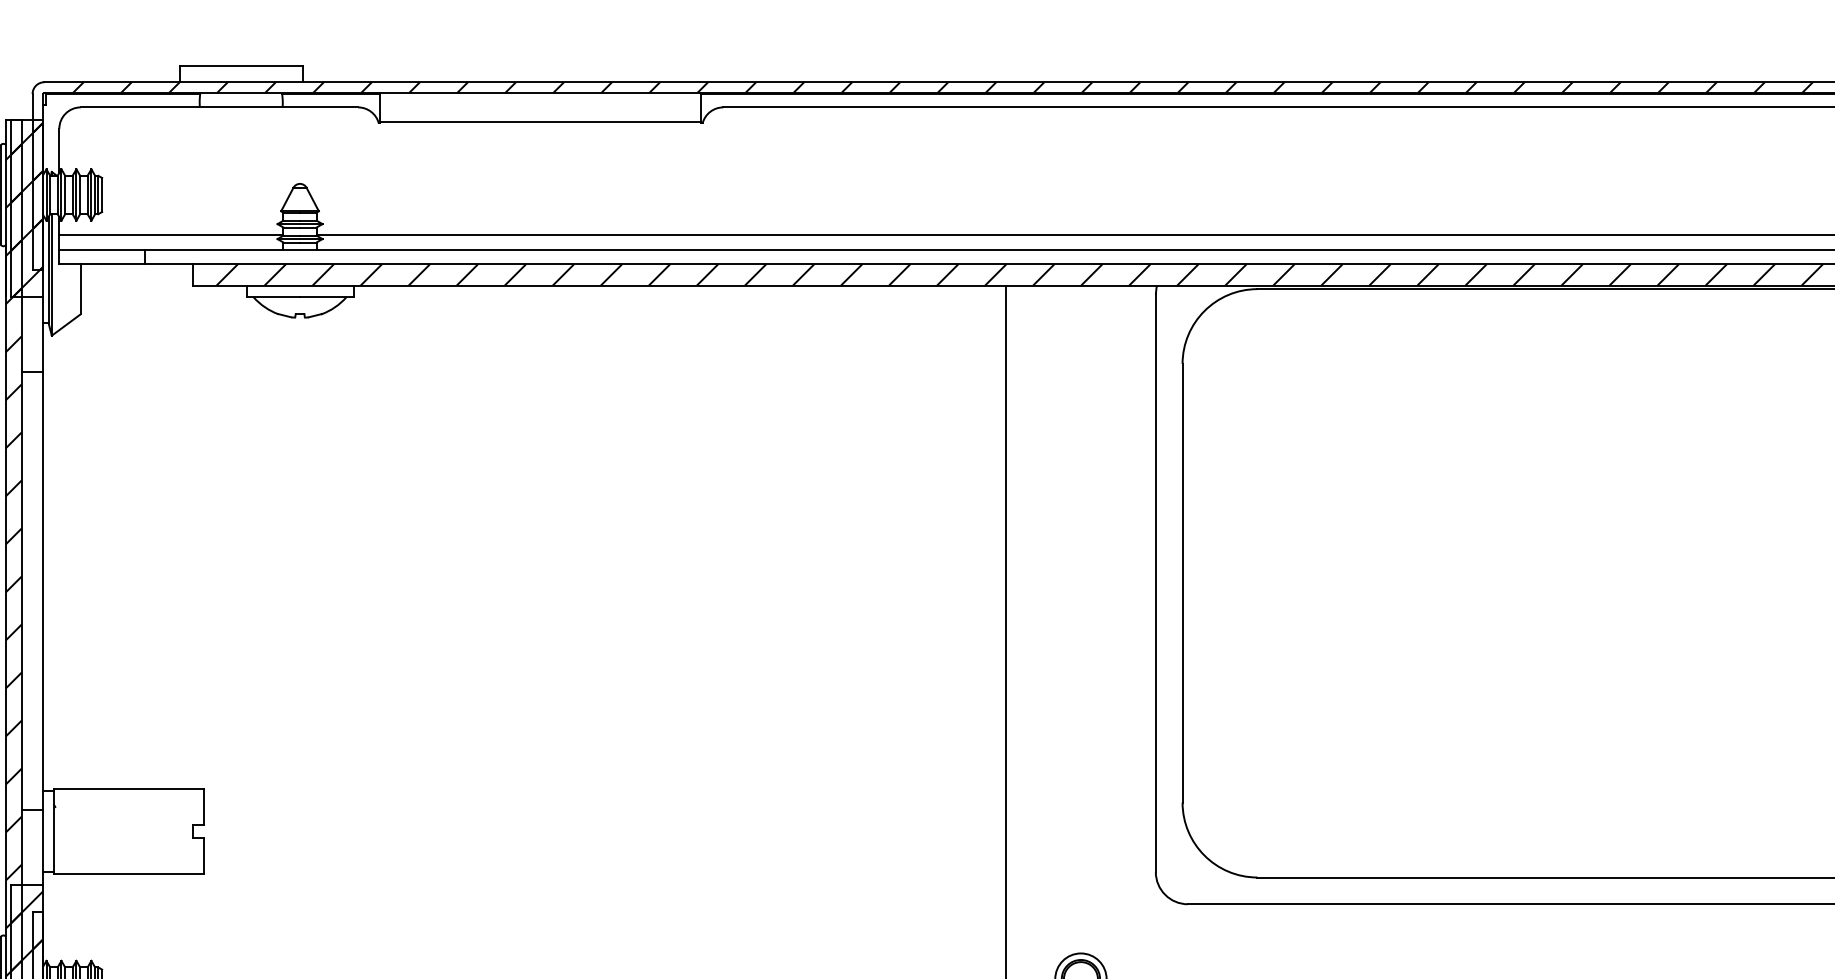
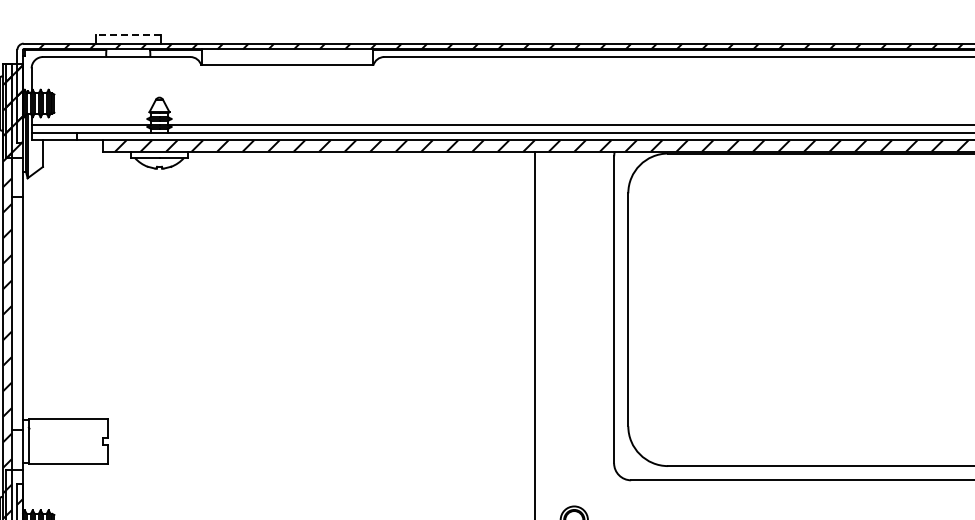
line: (241, 66) -> (128, 35), solid -> dashed
hatch: (27, 930) -> (14, 494), removed

